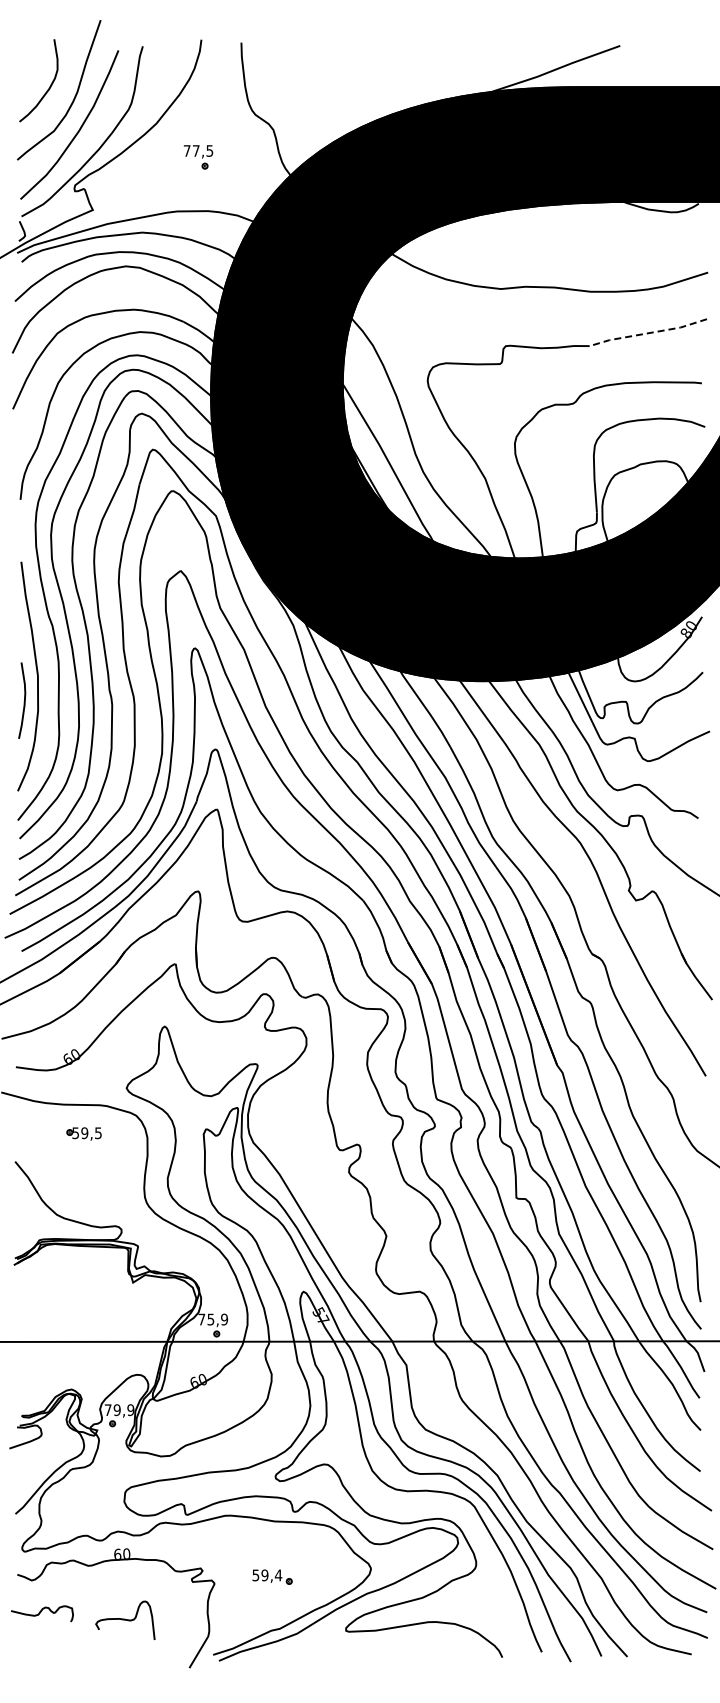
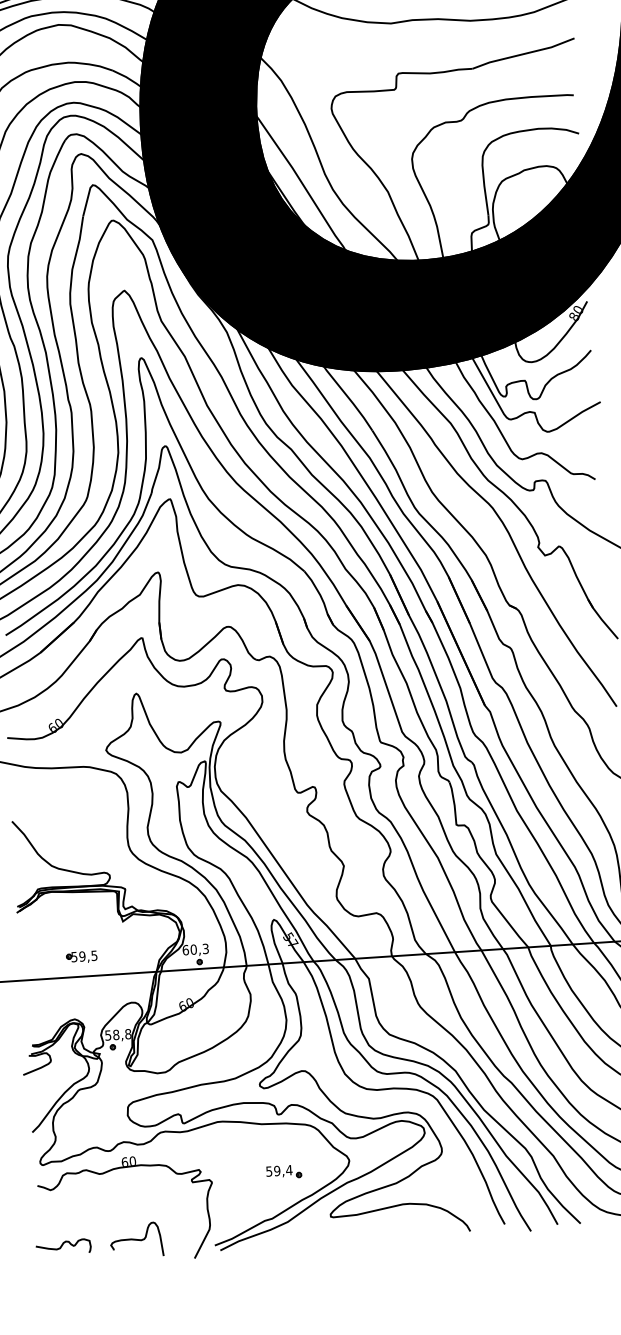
line: (647, 333) -> (522, 54), dashed -> solid
part: (83, 1133) -> (81, 956), moved
text: (213, 1319) -> (196, 949), 75,9 -> 60,3
text: (119, 1410) -> (118, 1035), 79,9 -> 58,8
part: (272, 1576) -> (283, 1171), moved
curve: (41, 1612) -> (62, 1246), moved
curve: (125, 1619) -> (136, 1239), moved

